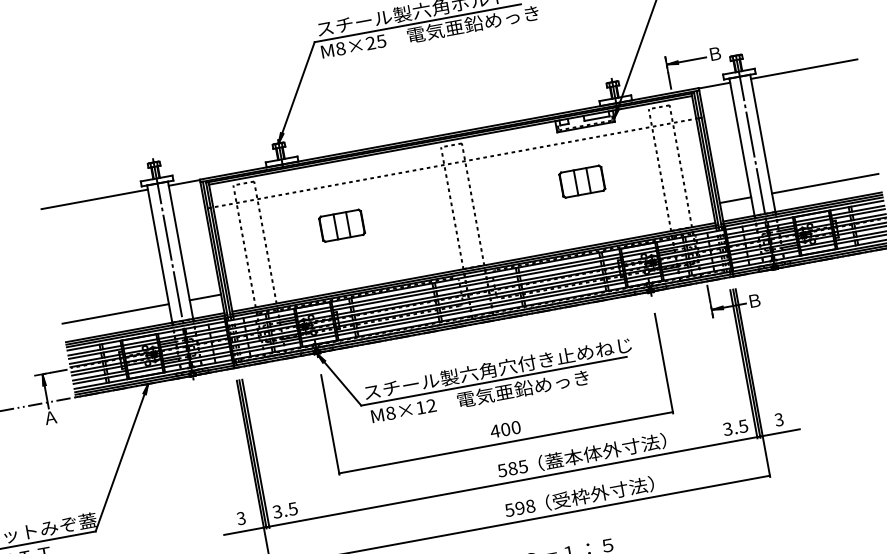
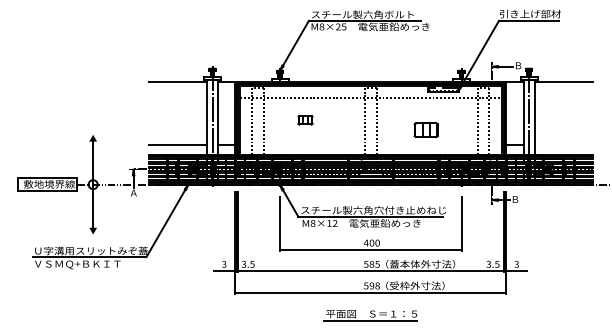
part: (581, 182) -> (425, 130), moved
line: (824, 183) -> (563, 144), removed
part: (342, 226) -> (305, 120), size x0.6

